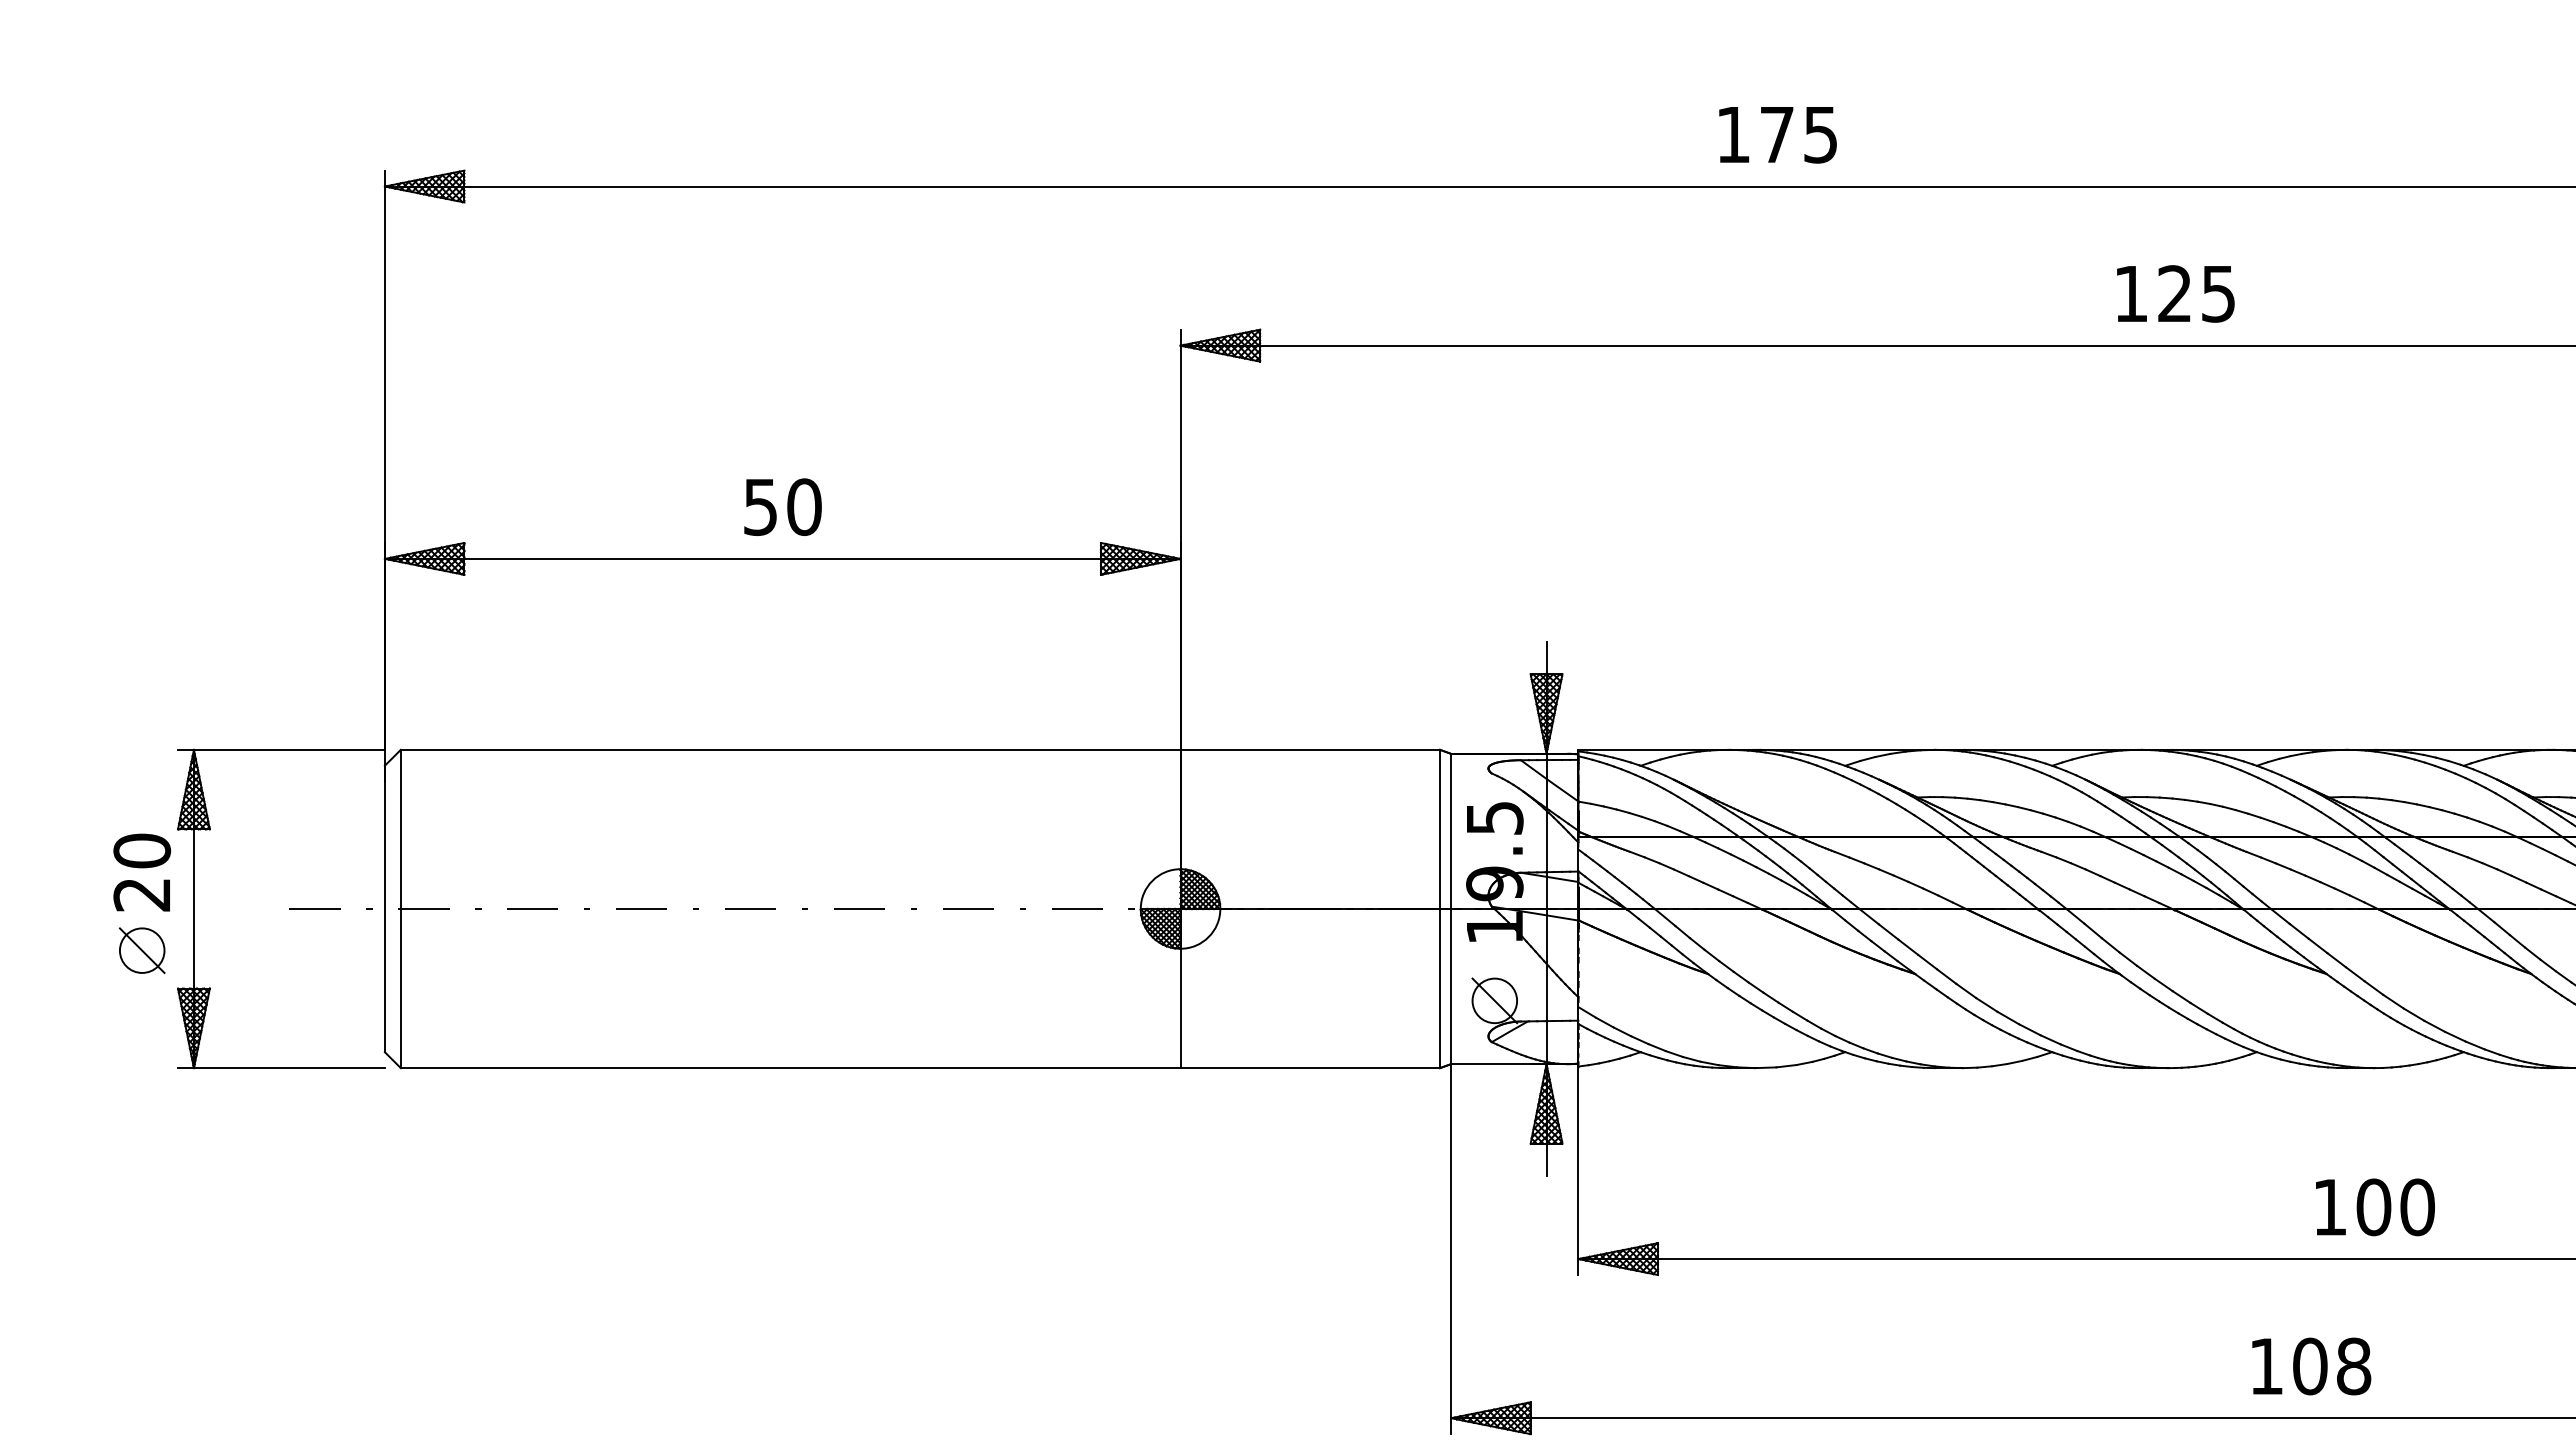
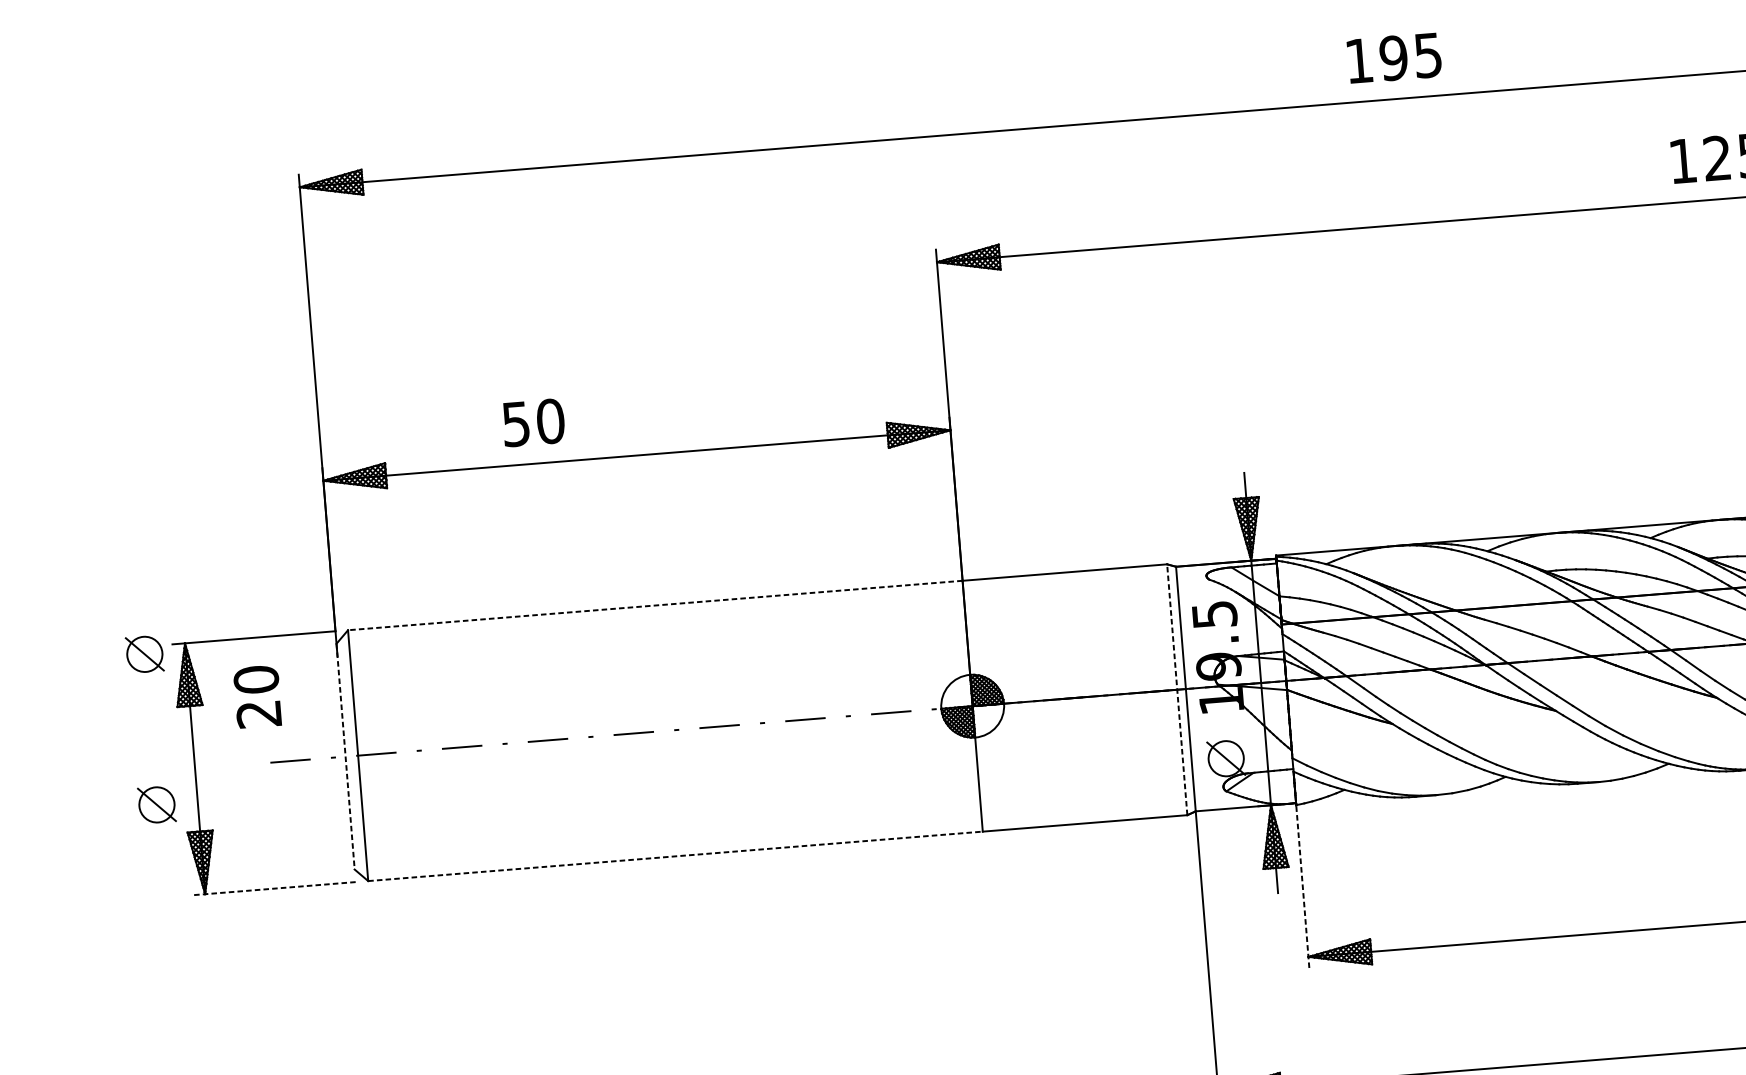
text: (1776, 134) -> (1393, 58), 175 -> 195
text: (782, 506) -> (533, 422), moved
line: (790, 749) -> (655, 605), solid -> dashed
part: (141, 759) -> (144, 654), added
text: (142, 872) -> (257, 696), moved
line: (1440, 908) -> (1177, 689), solid -> dashed
line: (384, 909) -> (345, 757), solid -> dashed
line: (280, 1068) -> (273, 889), solid -> dashed
line: (790, 1068) -> (675, 856), solid -> dashed
line: (1578, 1172) -> (1303, 888), solid -> dashed

